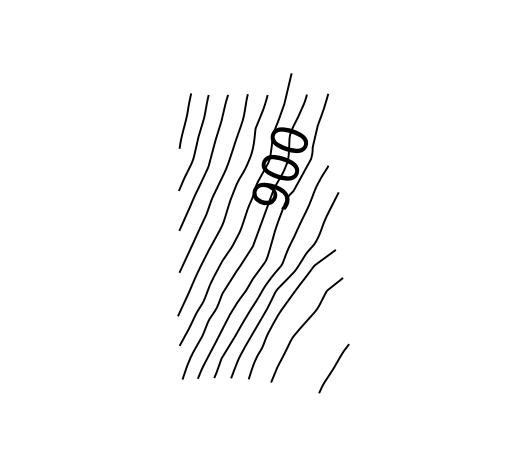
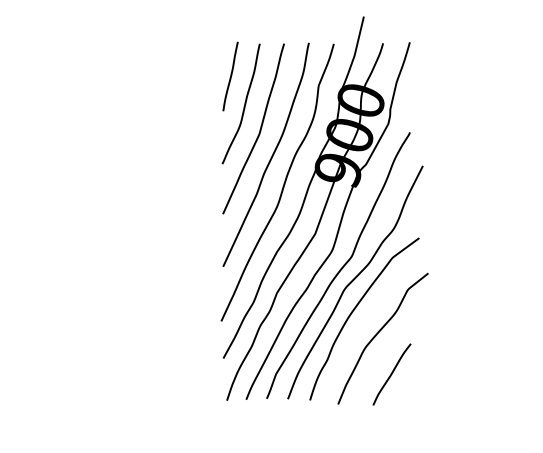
line: (333, 368) -> (391, 374), moved

